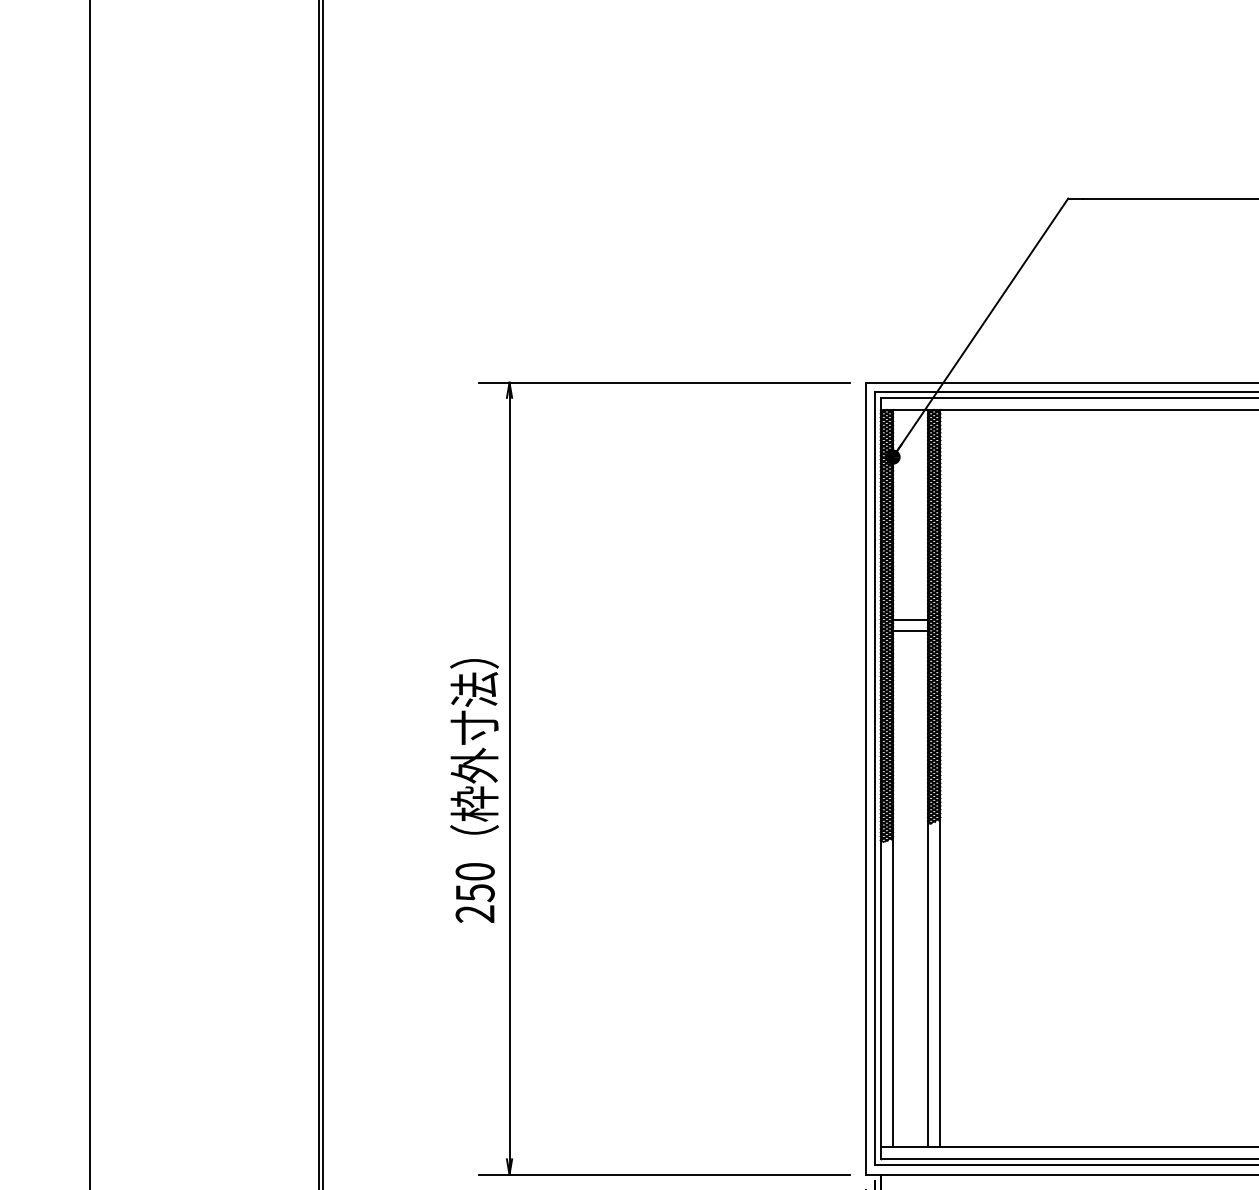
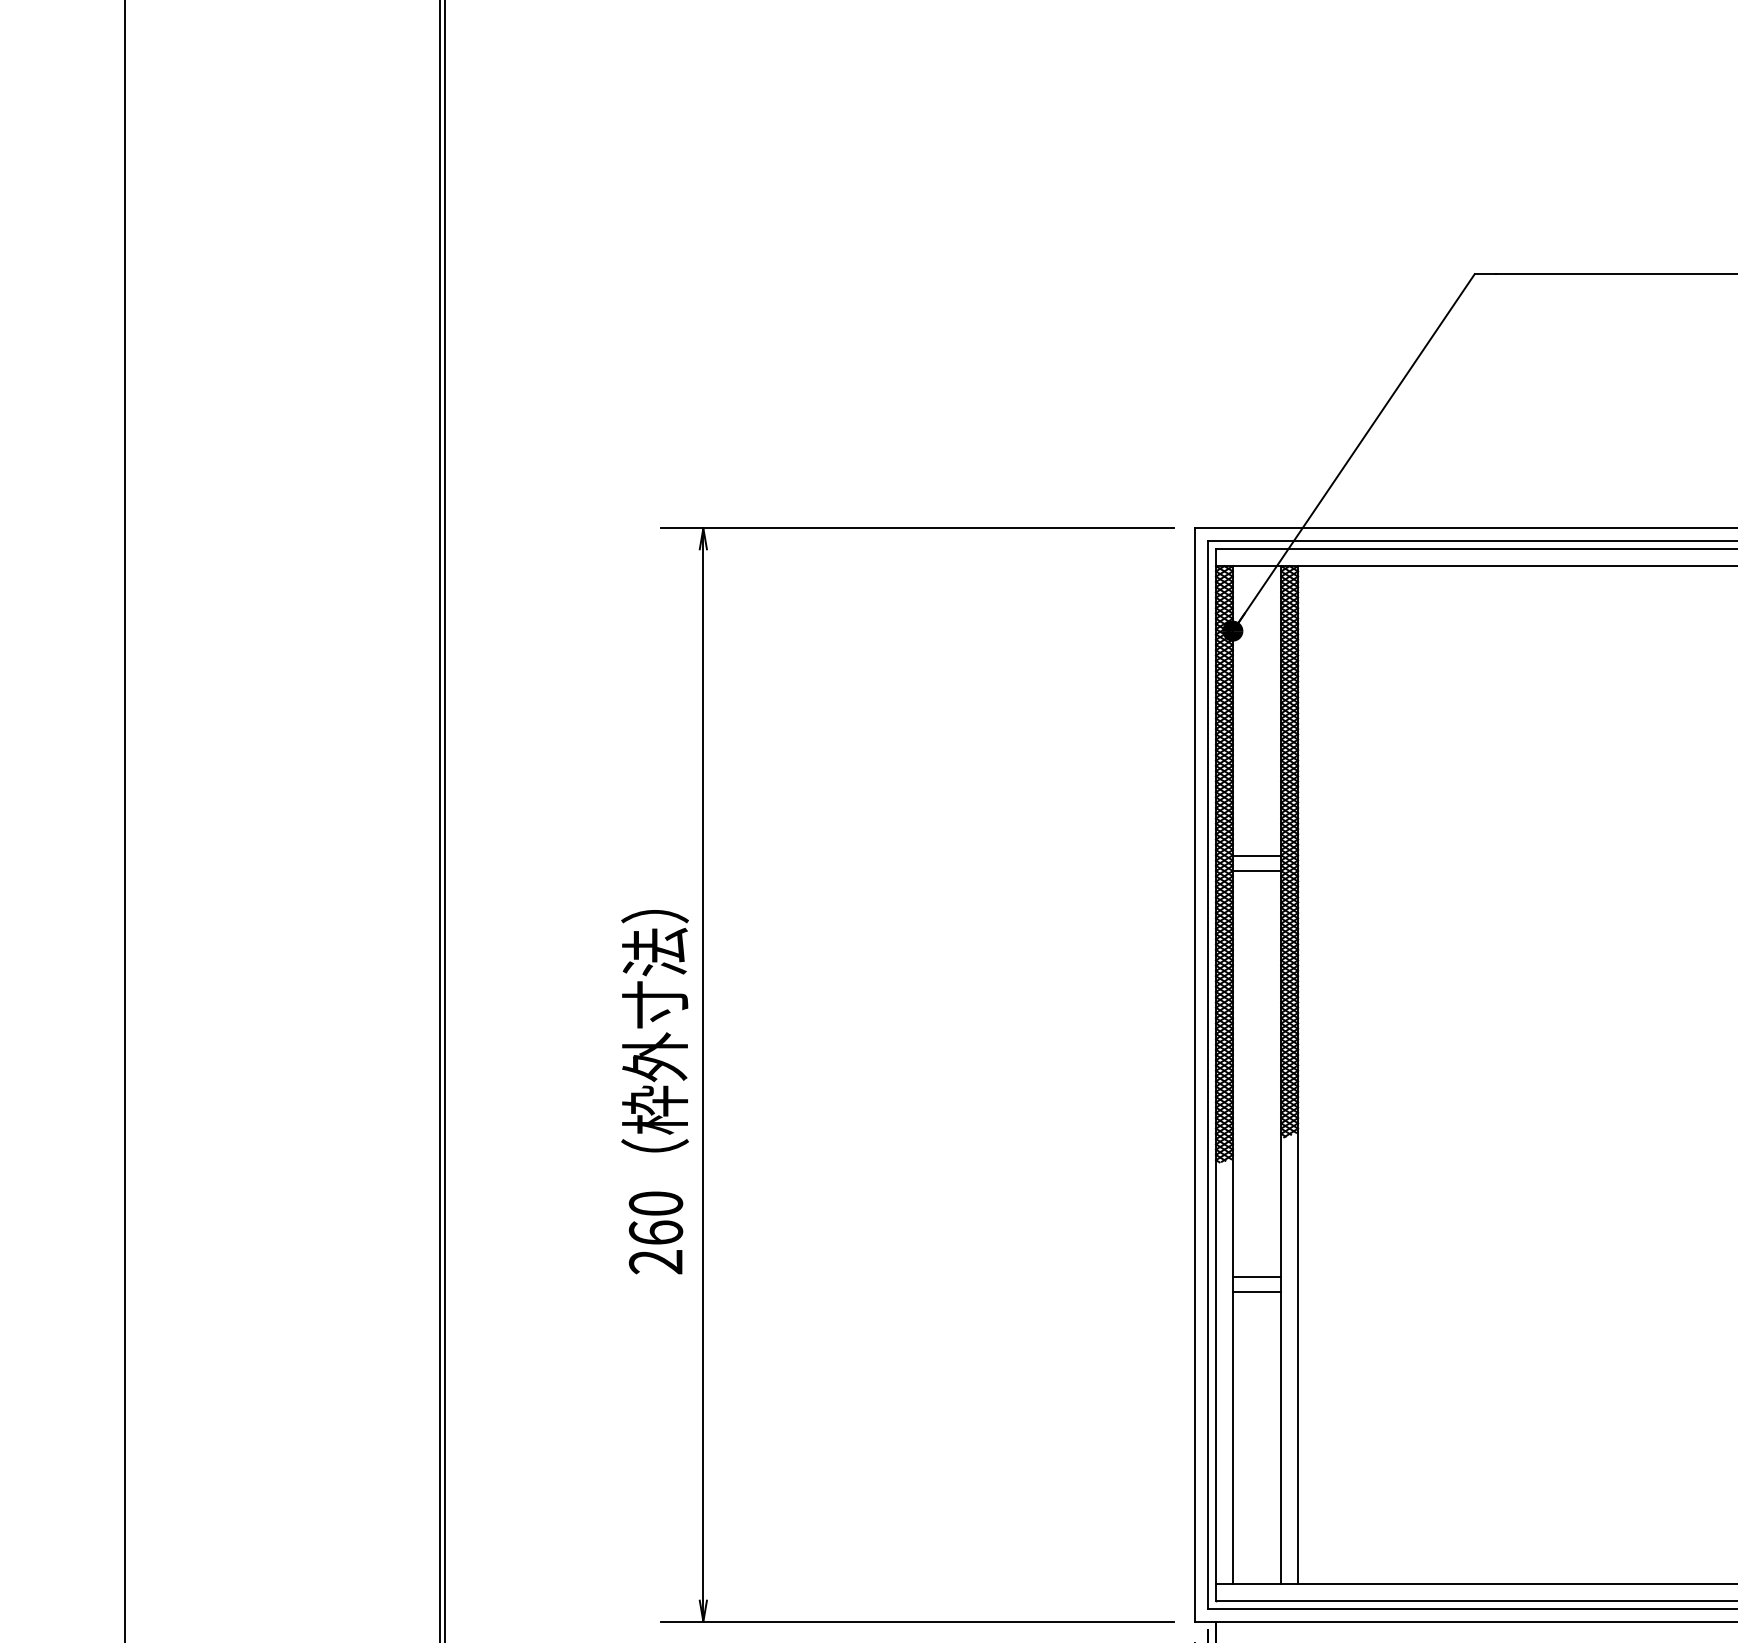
text: (474, 892) -> (655, 1232), 250 -> 260
line: (910, 924) -> (1256, 1276), added
line: (910, 935) -> (1256, 1291), added

